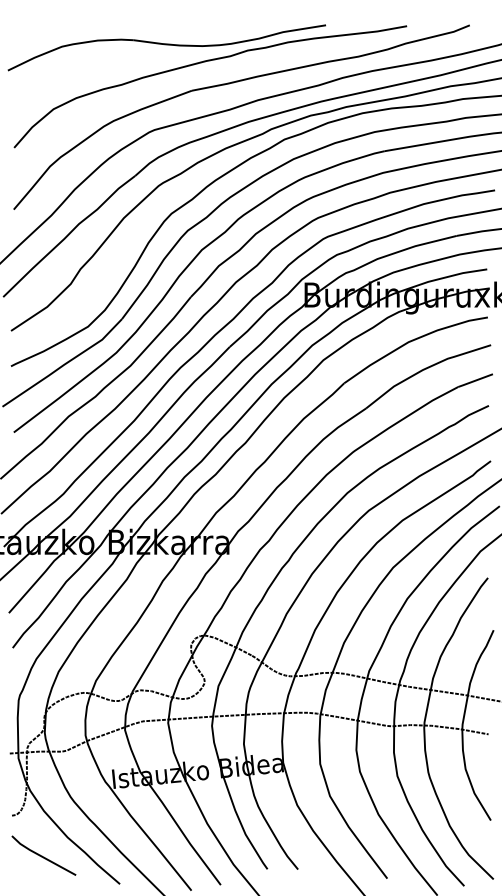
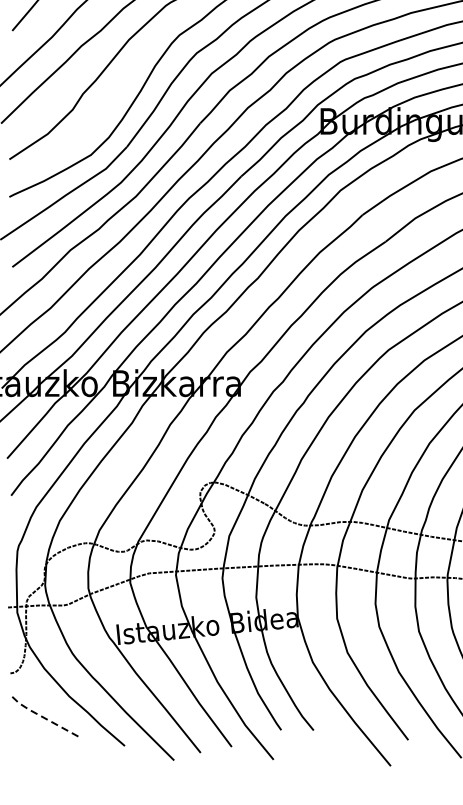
line: (41, 856) -> (41, 716), solid -> dashed

